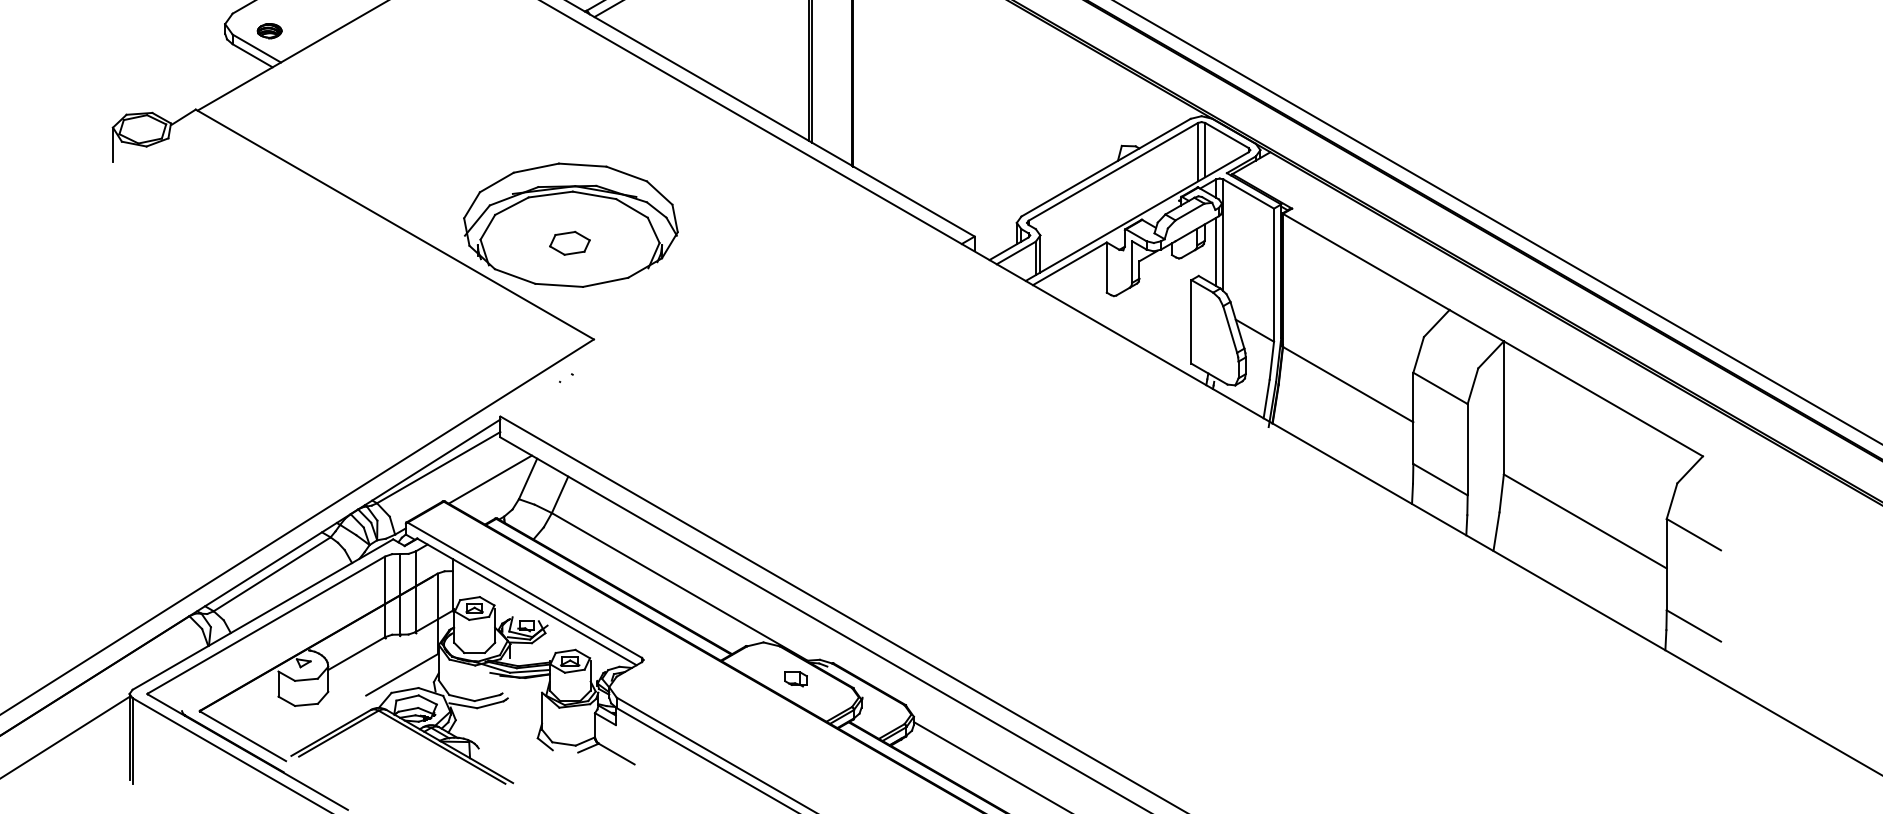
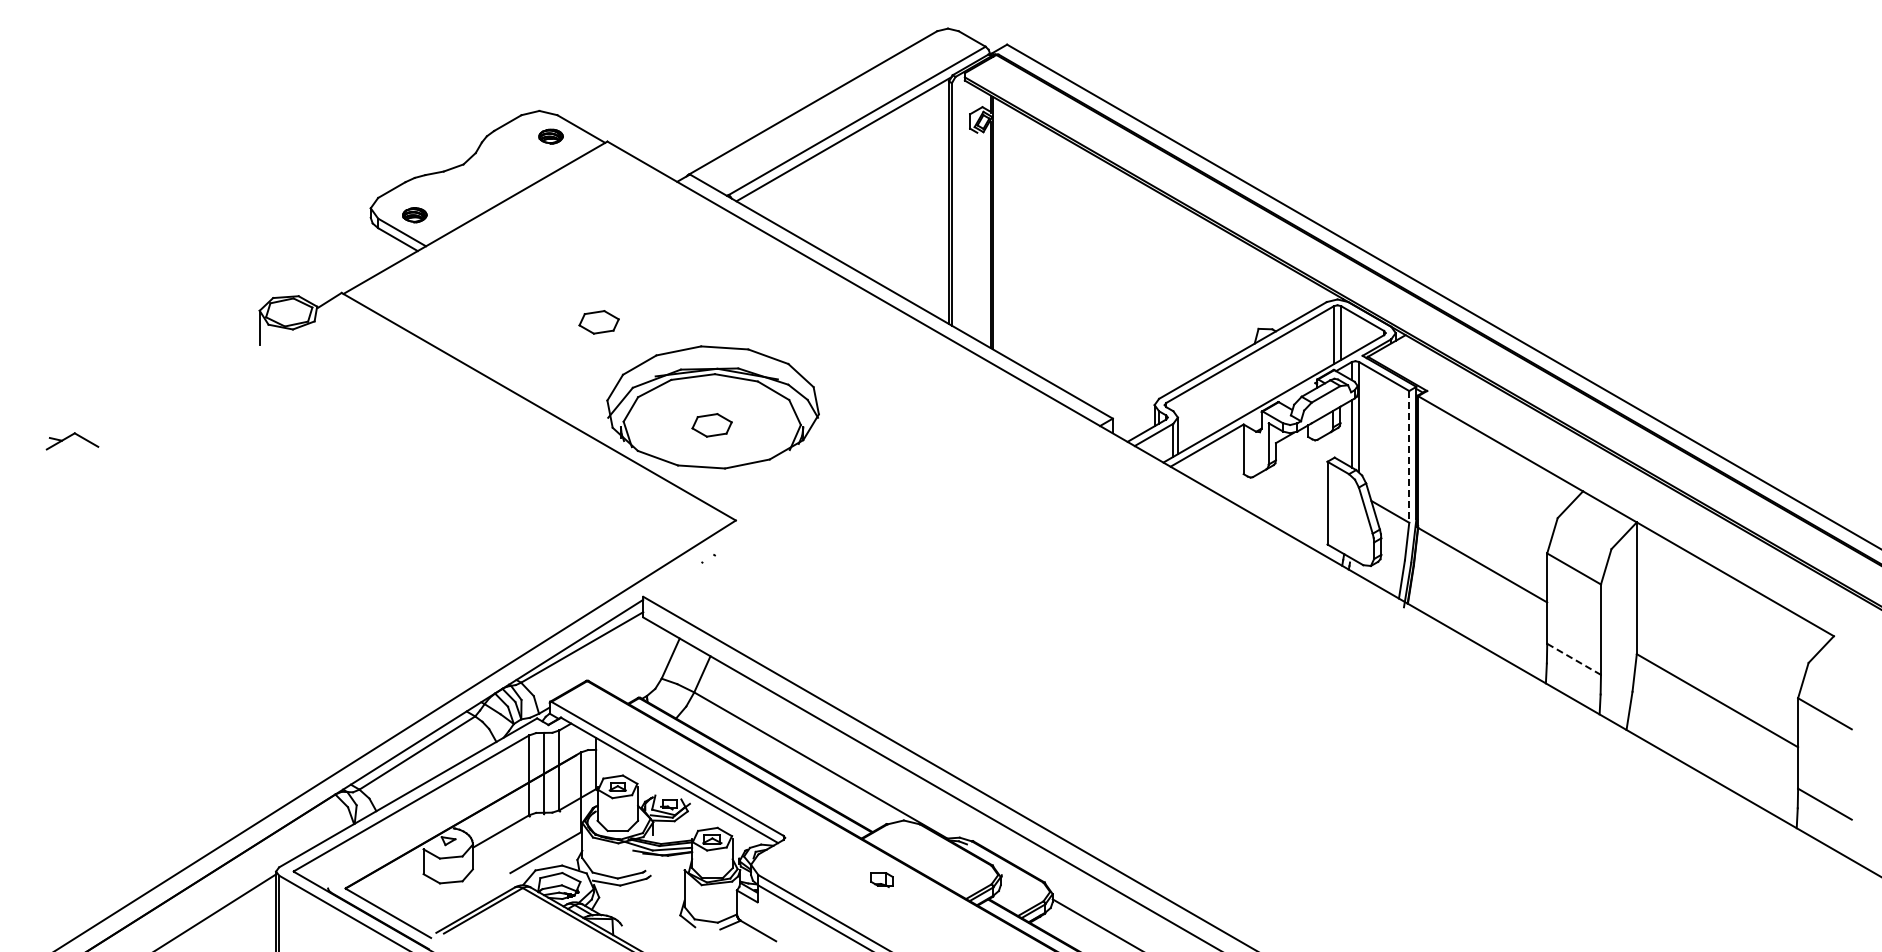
part: (455, 139) -> (598, 322), added
line: (1274, 274) -> (1409, 456), solid -> dashed
line: (490, 479) -> (633, 659), removed
line: (1439, 479) -> (1573, 659), solid -> dashed
part: (795, 678) -> (881, 879), moved

